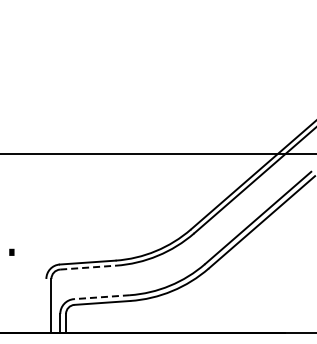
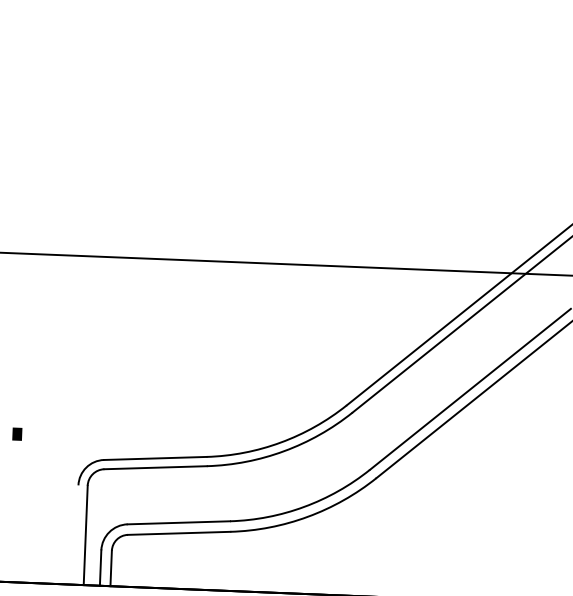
line: (88, 267) -> (156, 467), dashed -> solid
line: (101, 297) -> (177, 523), dashed -> solid

